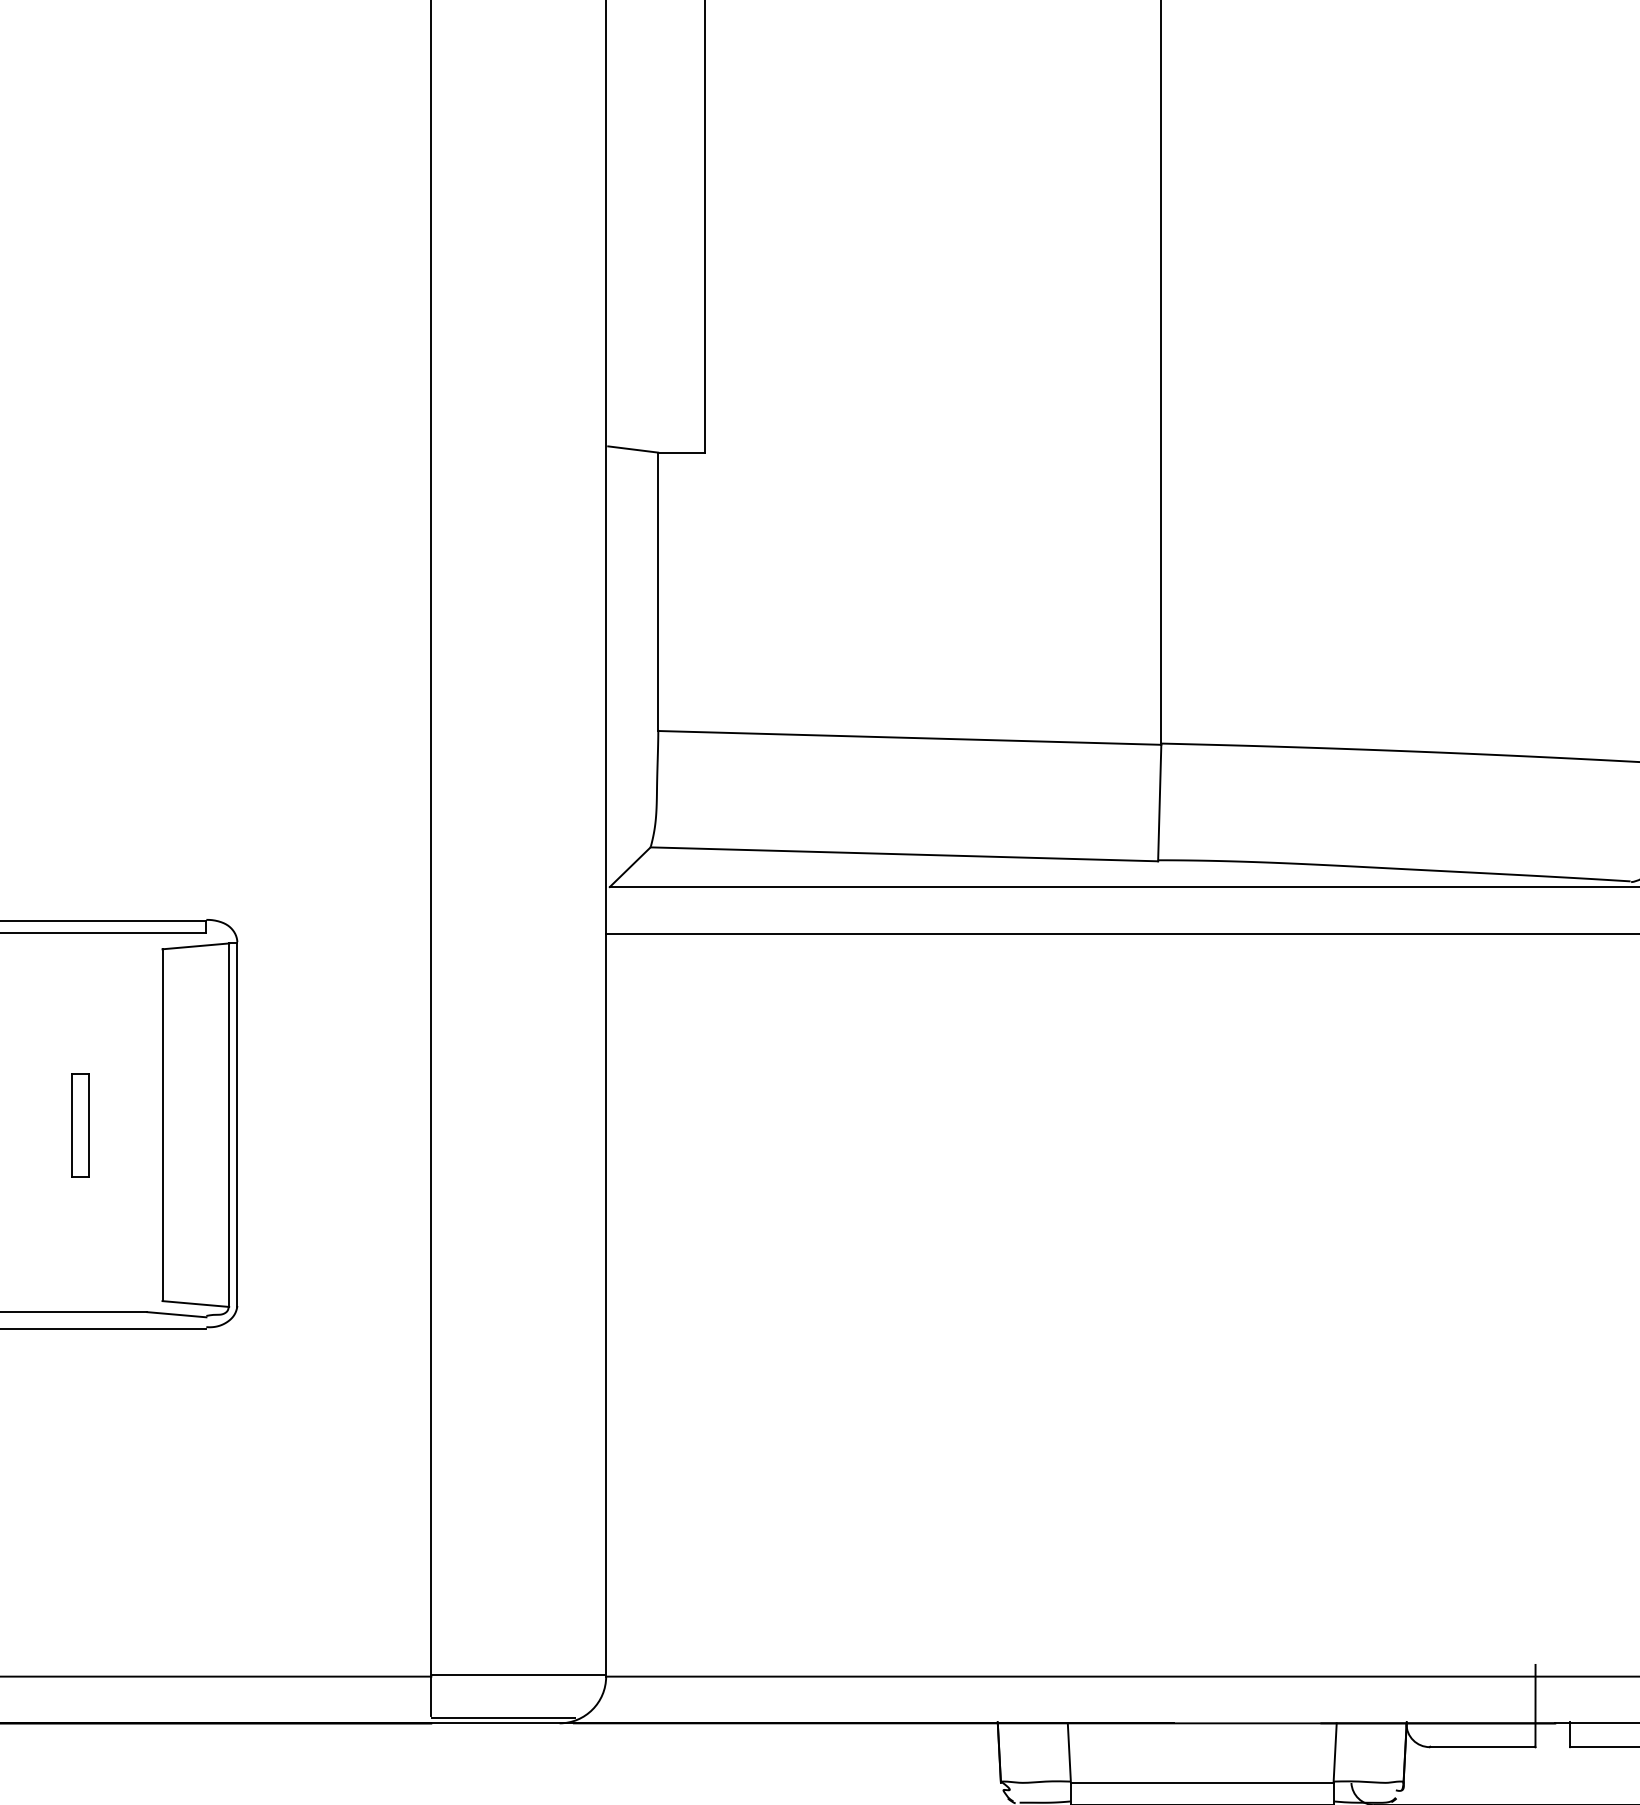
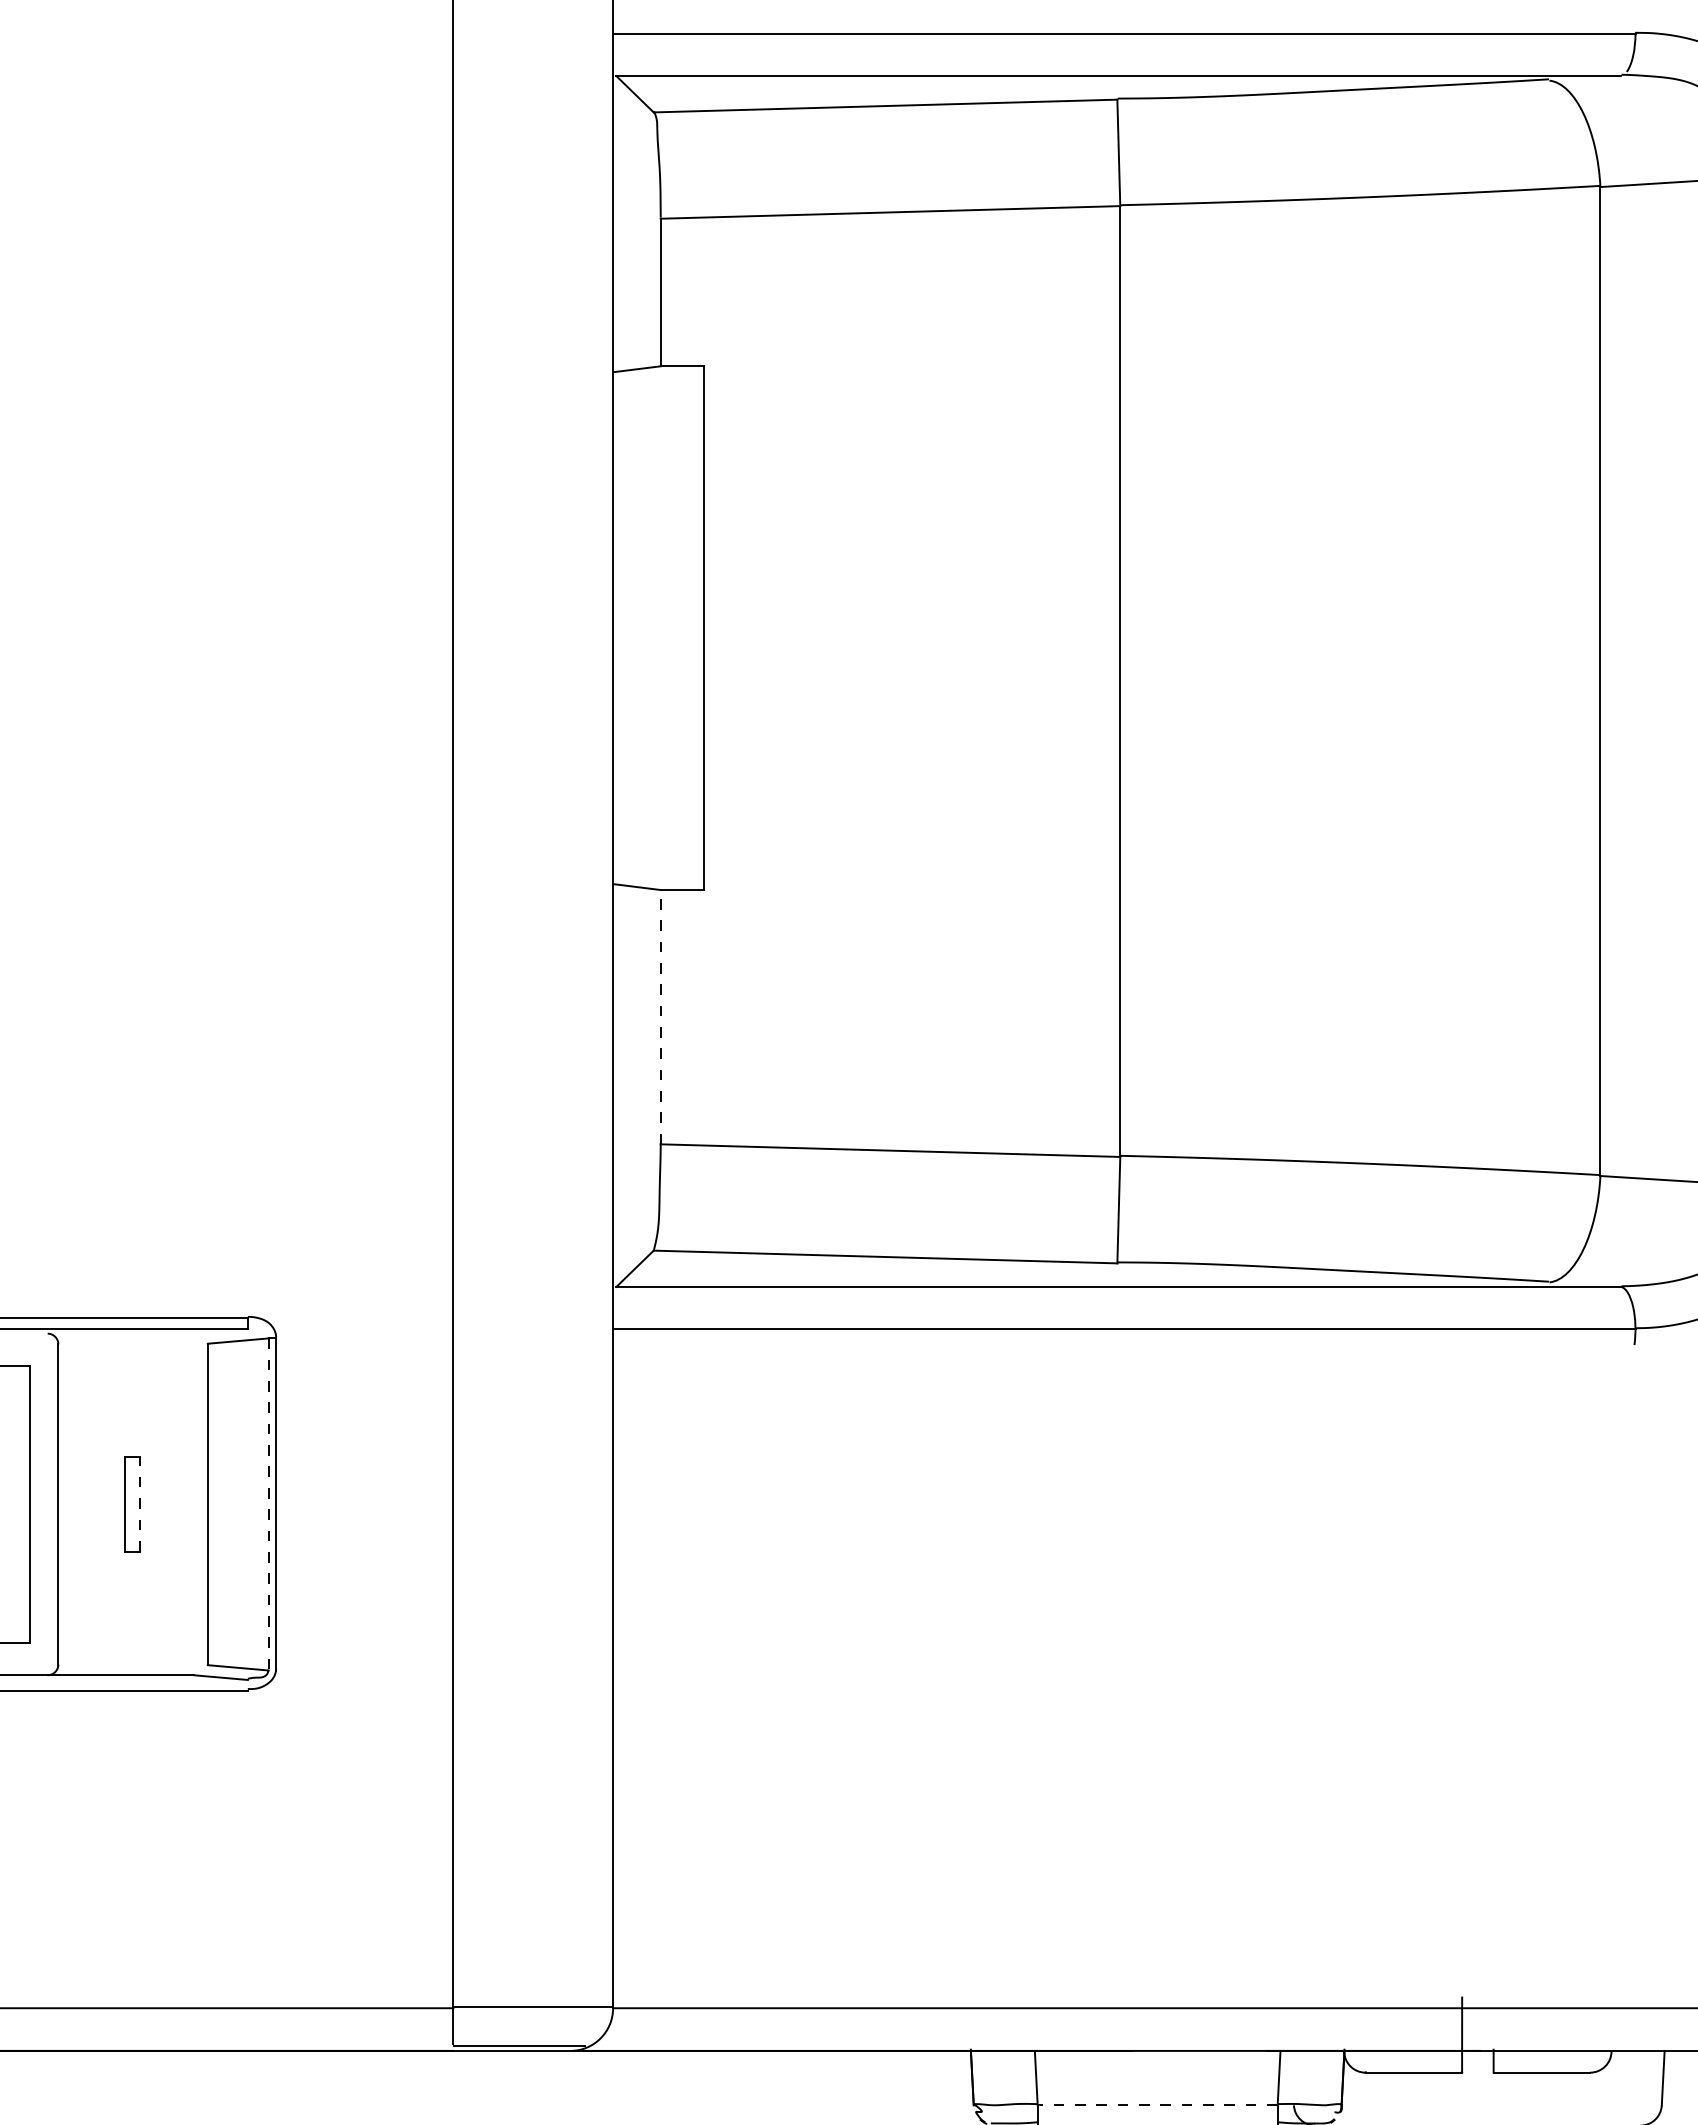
line: (658, 591) -> (660, 1016), solid -> dashed
line: (88, 1124) -> (140, 1503), solid -> dashed
line: (228, 1125) -> (268, 1504), solid -> dashed
line: (1202, 1783) -> (1157, 2105), solid -> dashed

